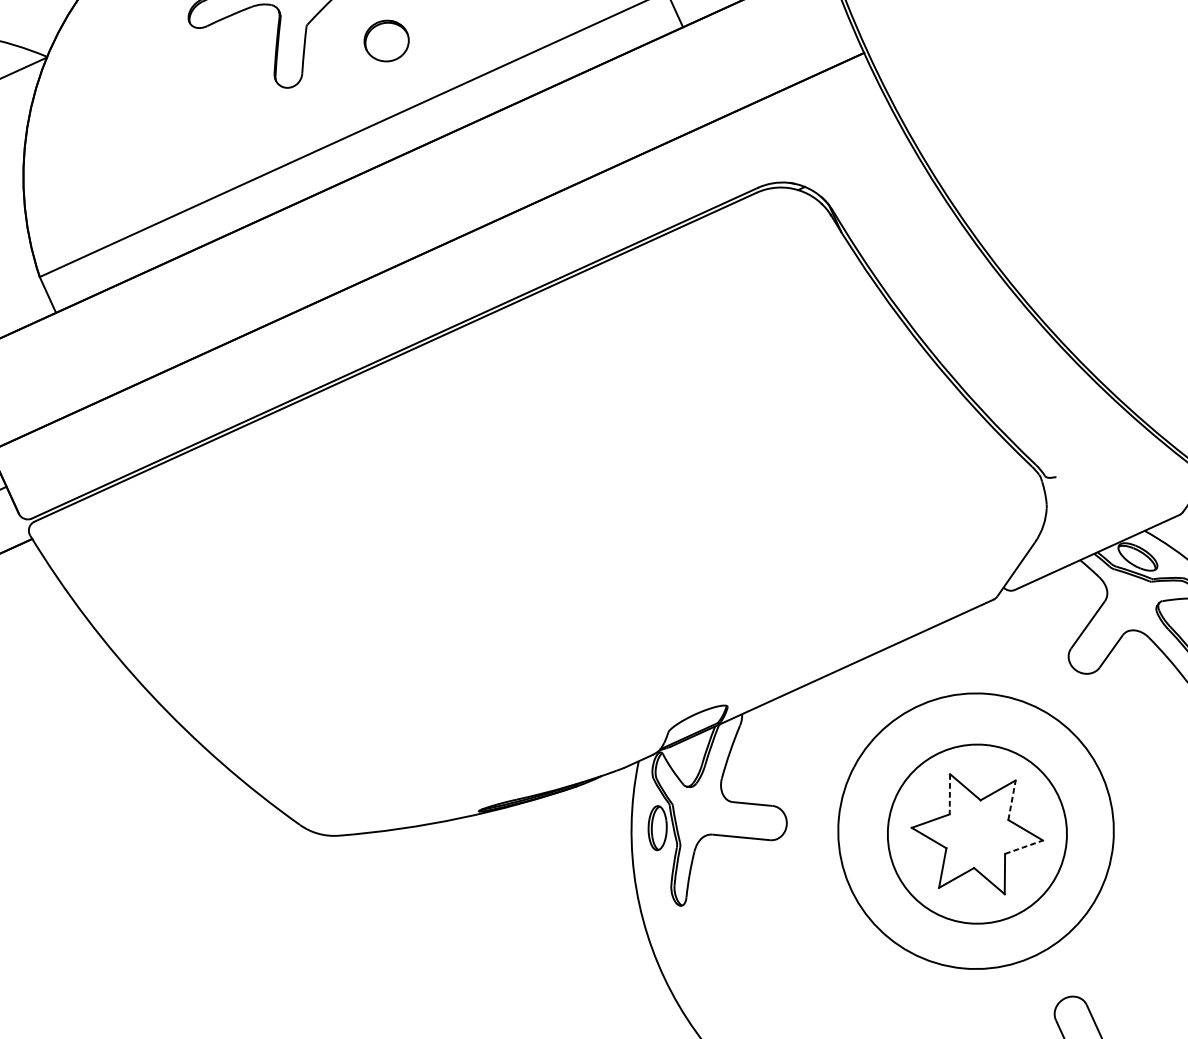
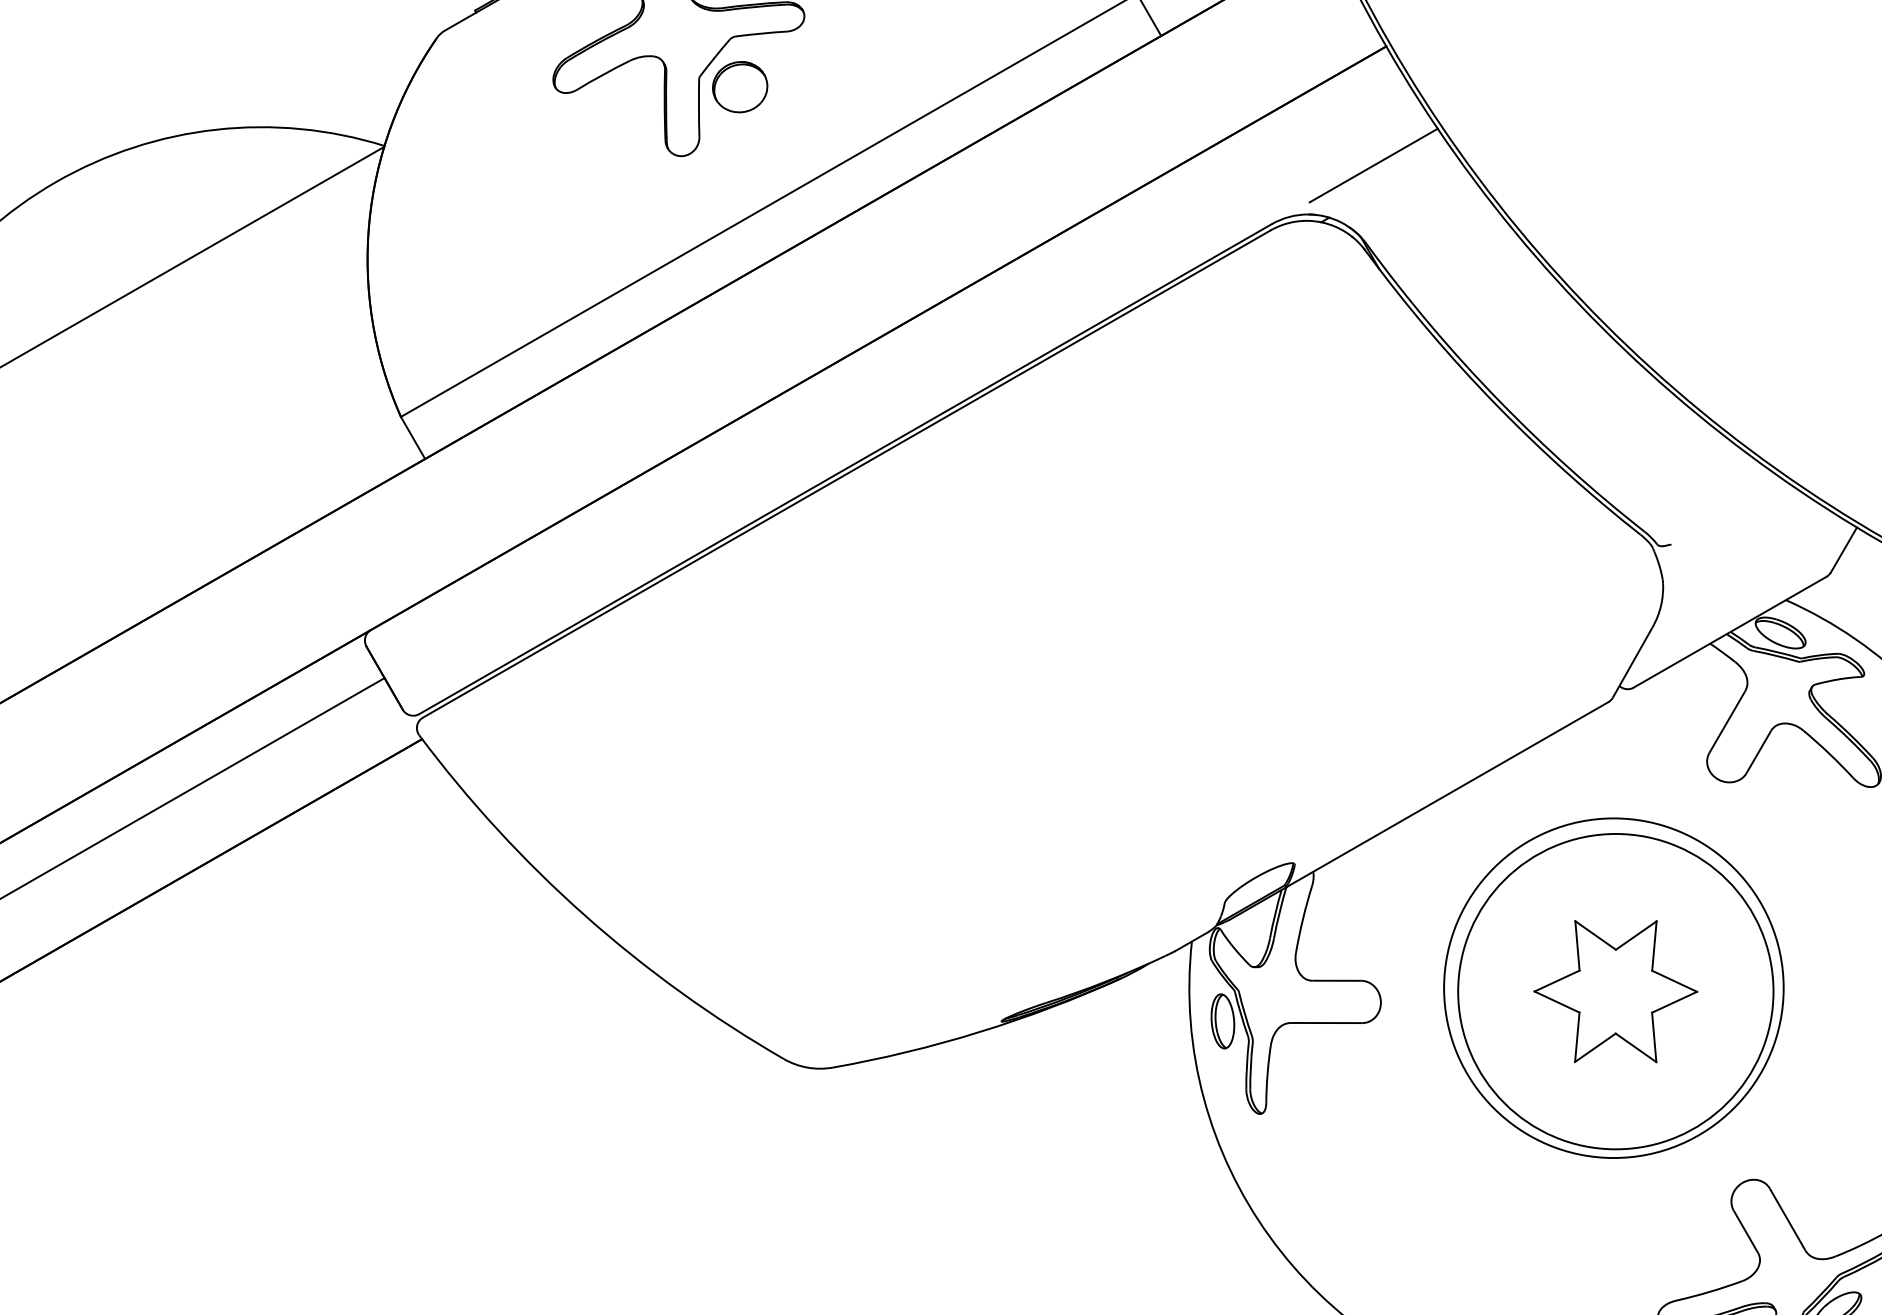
part: (386, 41) -> (740, 87), moved
line: (844, 148) -> (1373, 165), added
line: (949, 793) -> (1577, 945), dashed -> solid
line: (1012, 800) -> (1654, 946), dashed -> solid
circle: (977, 833) -> (1615, 991), size x1.43
line: (1023, 847) -> (1674, 1002), dashed -> solid

